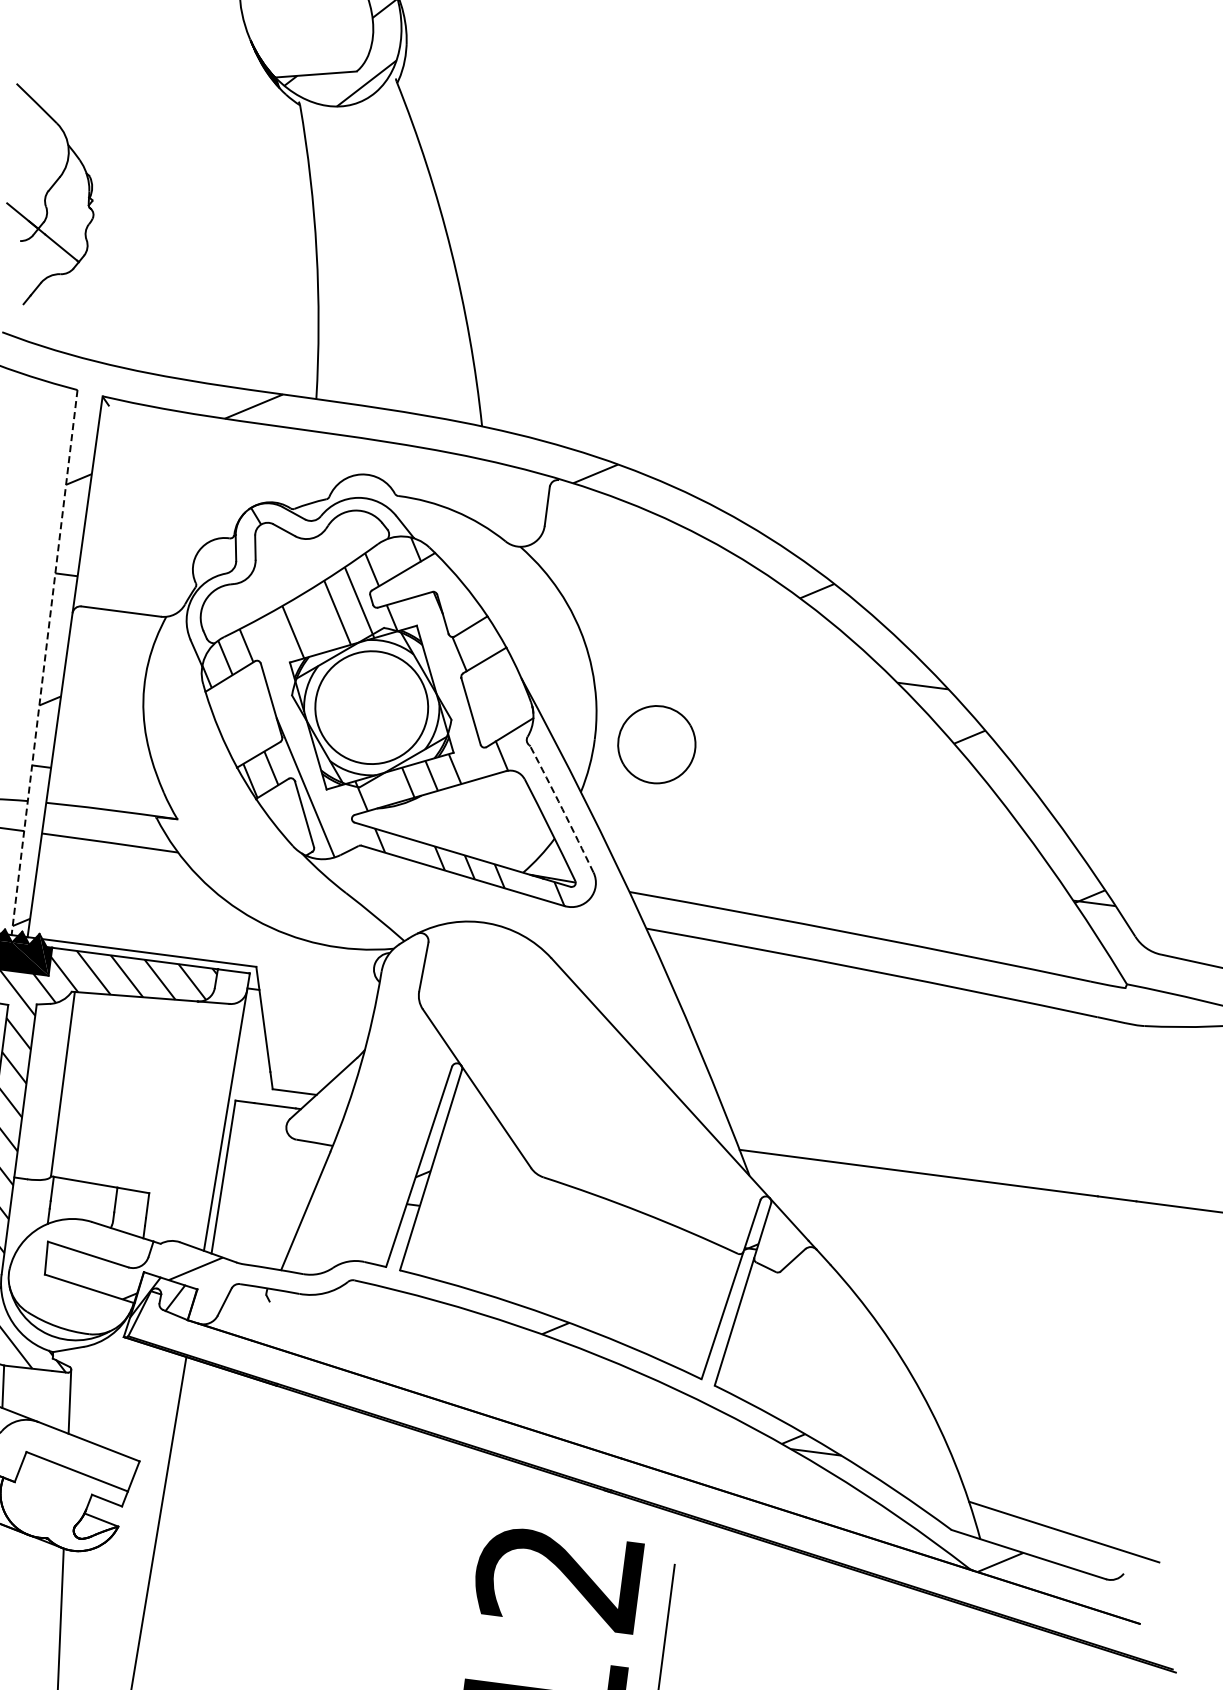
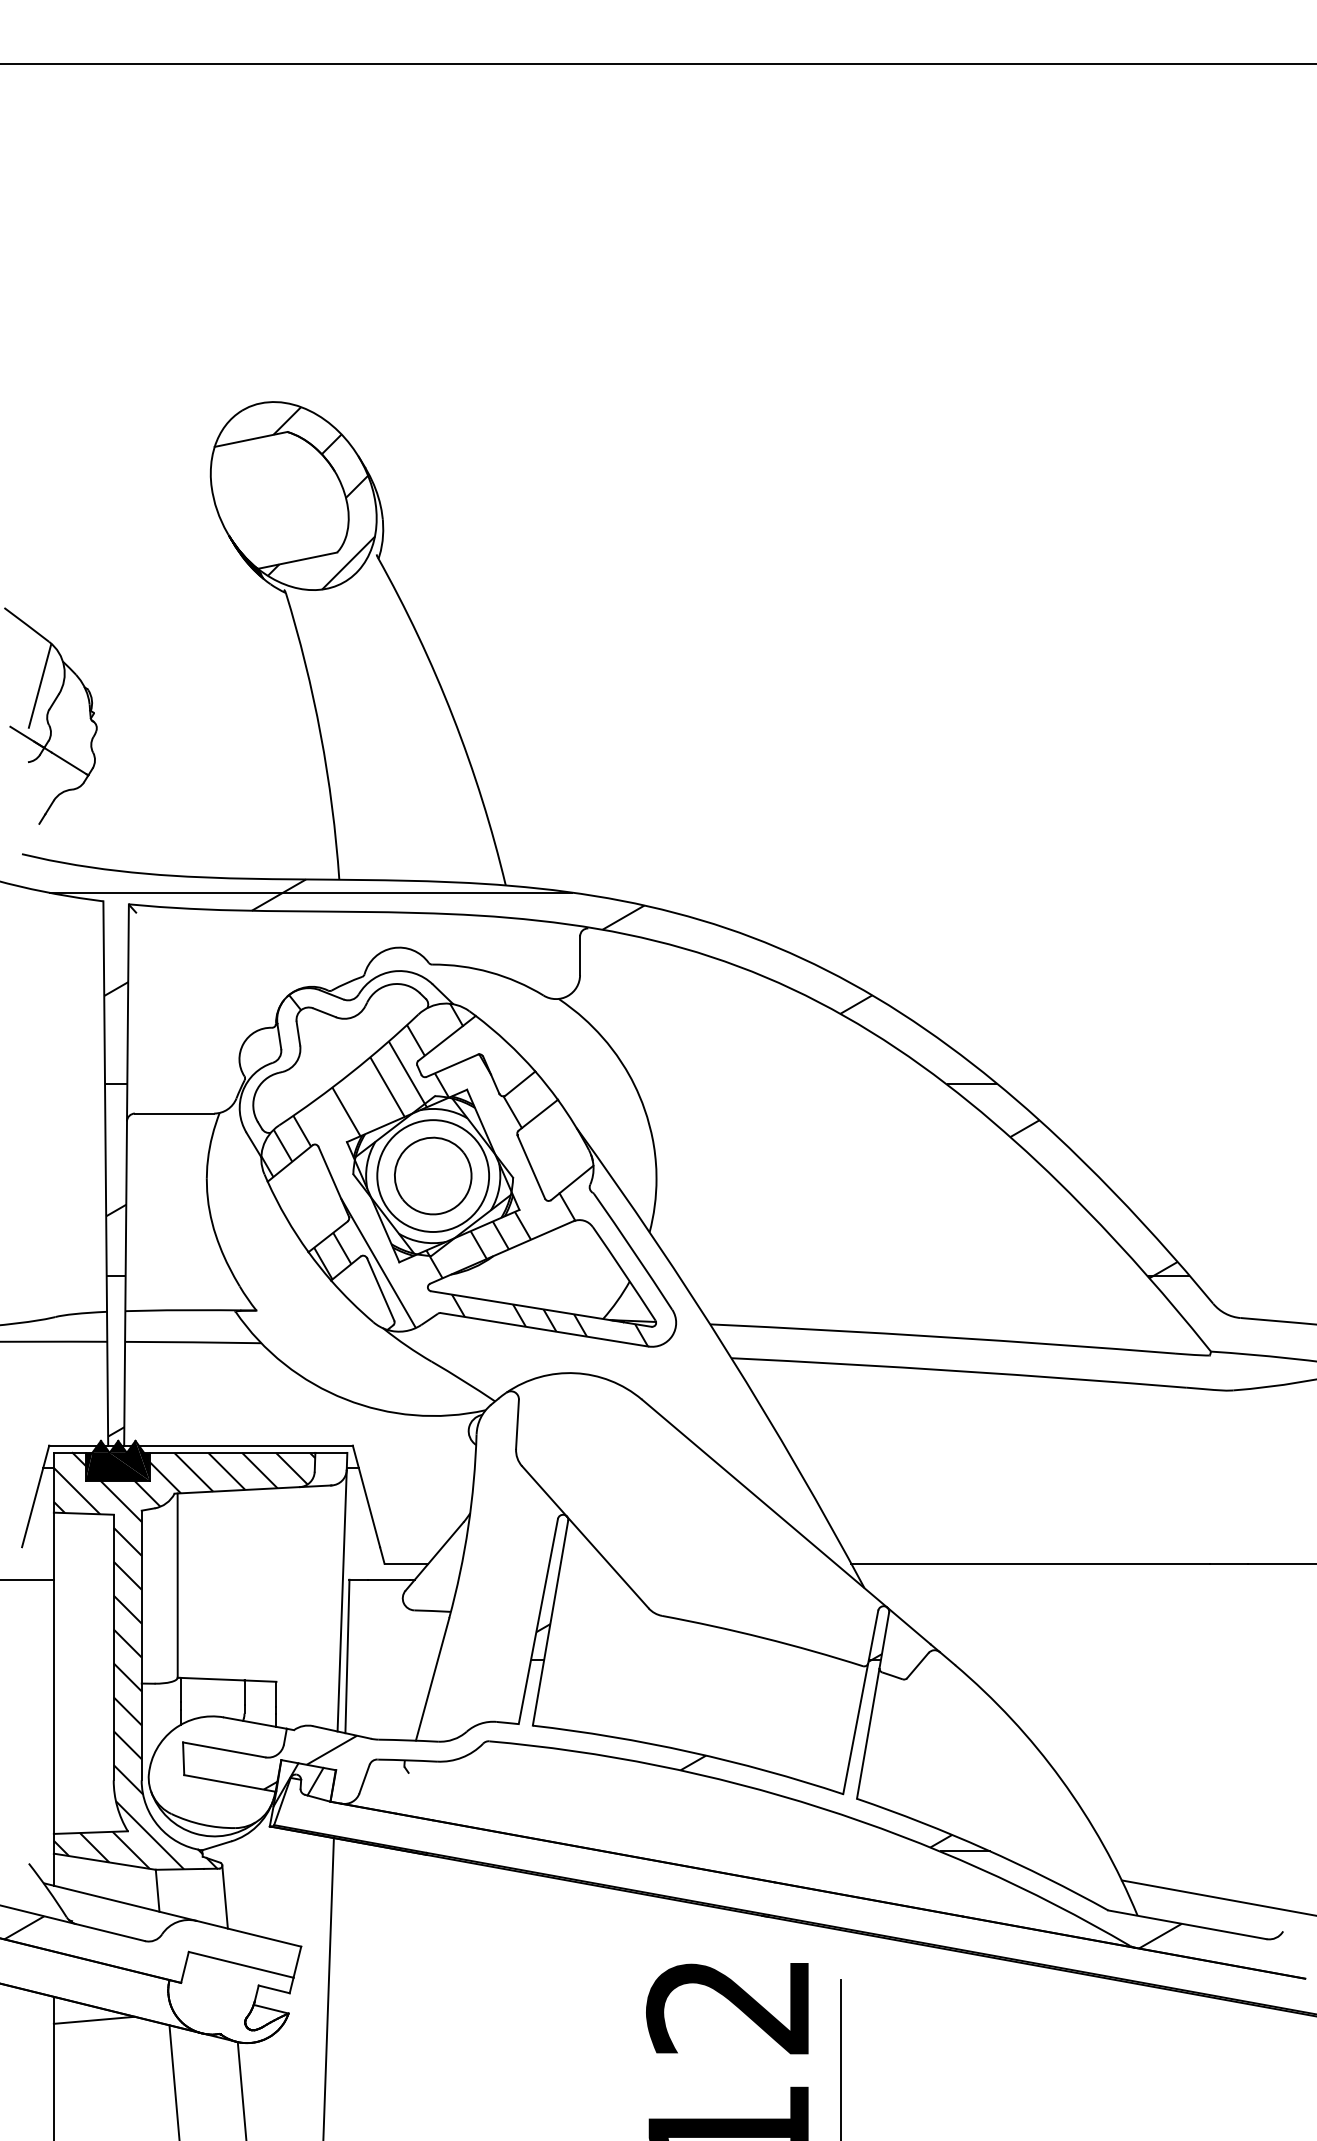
line: (41, 166) -> (39, 686), added
line: (285, 408) -> (310, 892), added
line: (44, 663) -> (105, 1174), dashed -> solid
part: (657, 744) -> (433, 1175), moved
arc: (562, 809) -> (633, 1251), dashed -> solid

